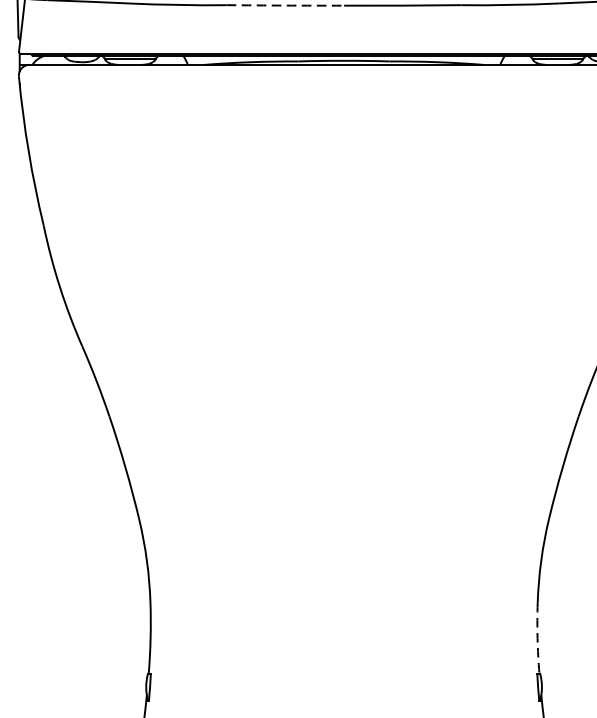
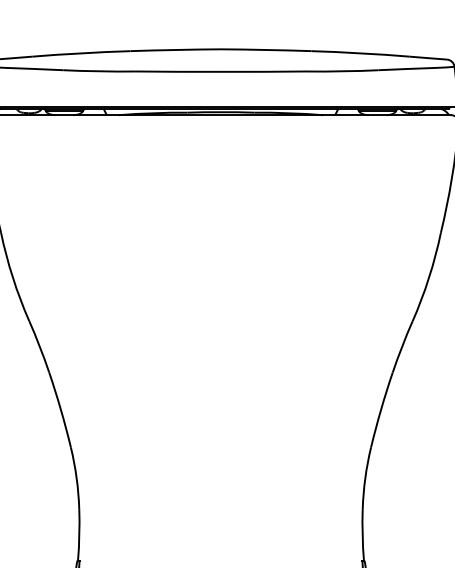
arc: (286, 5) -> (178, 71), dashed -> solid
arc: (537, 637) -> (362, 534), dashed -> solid

